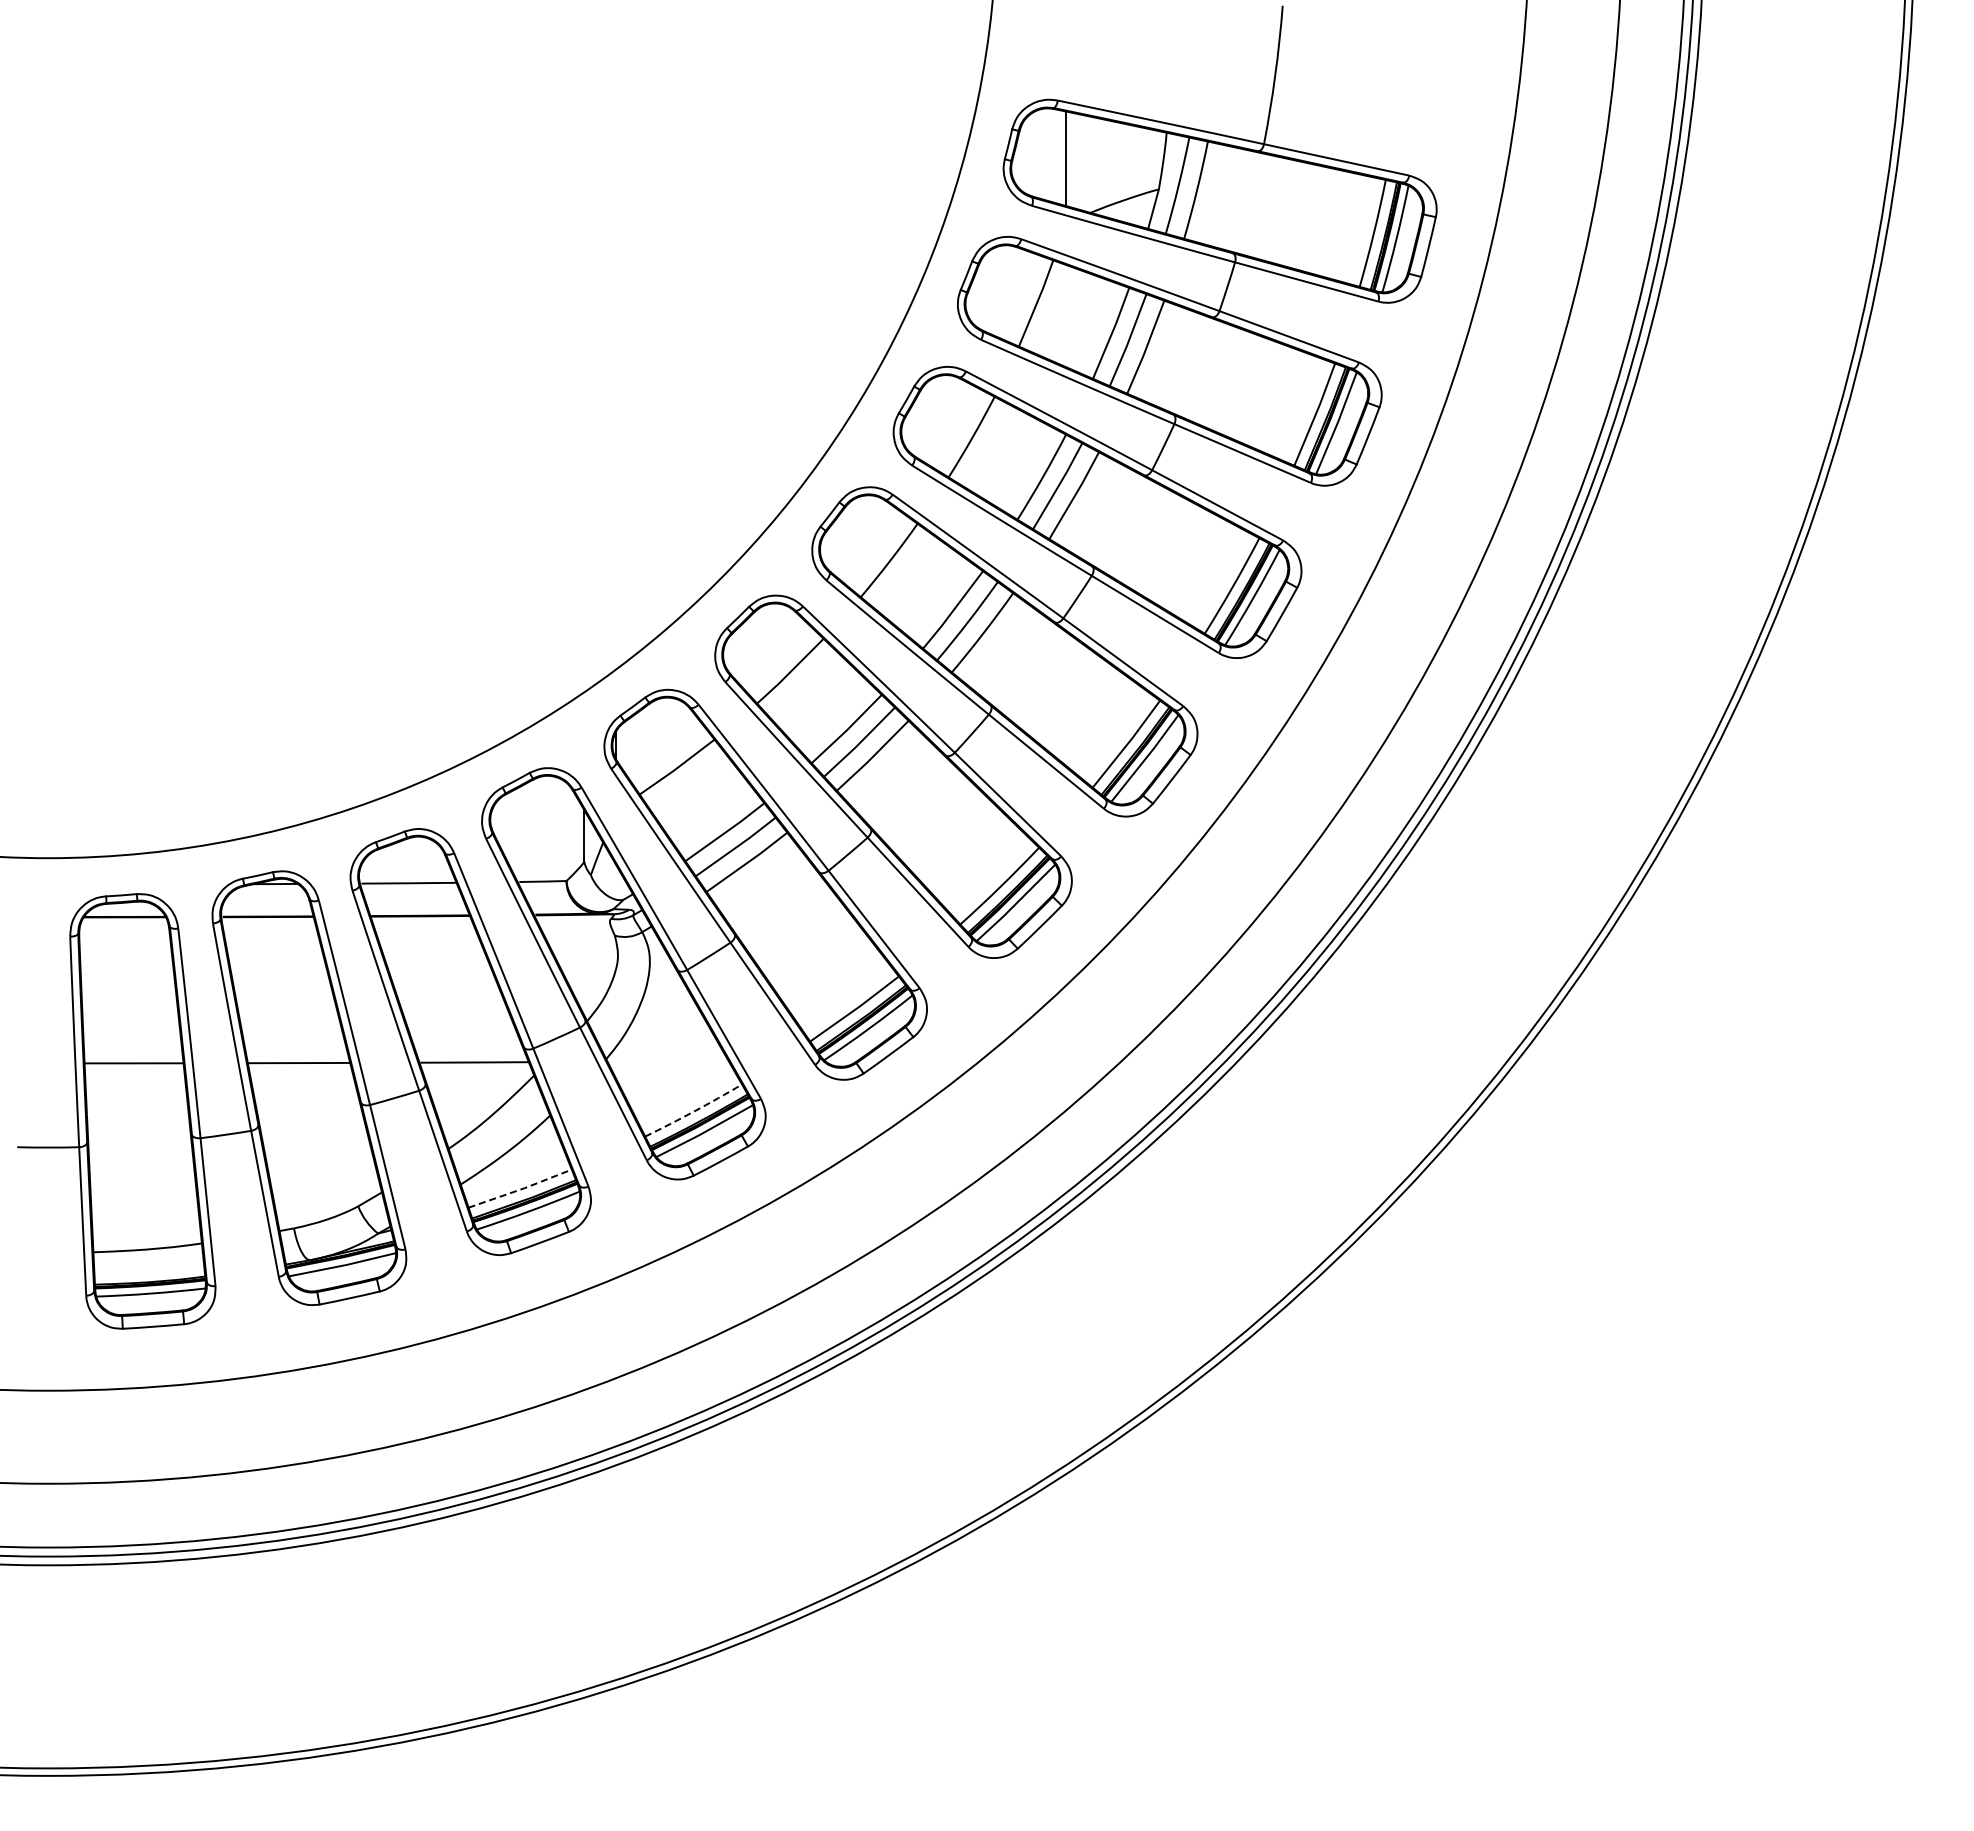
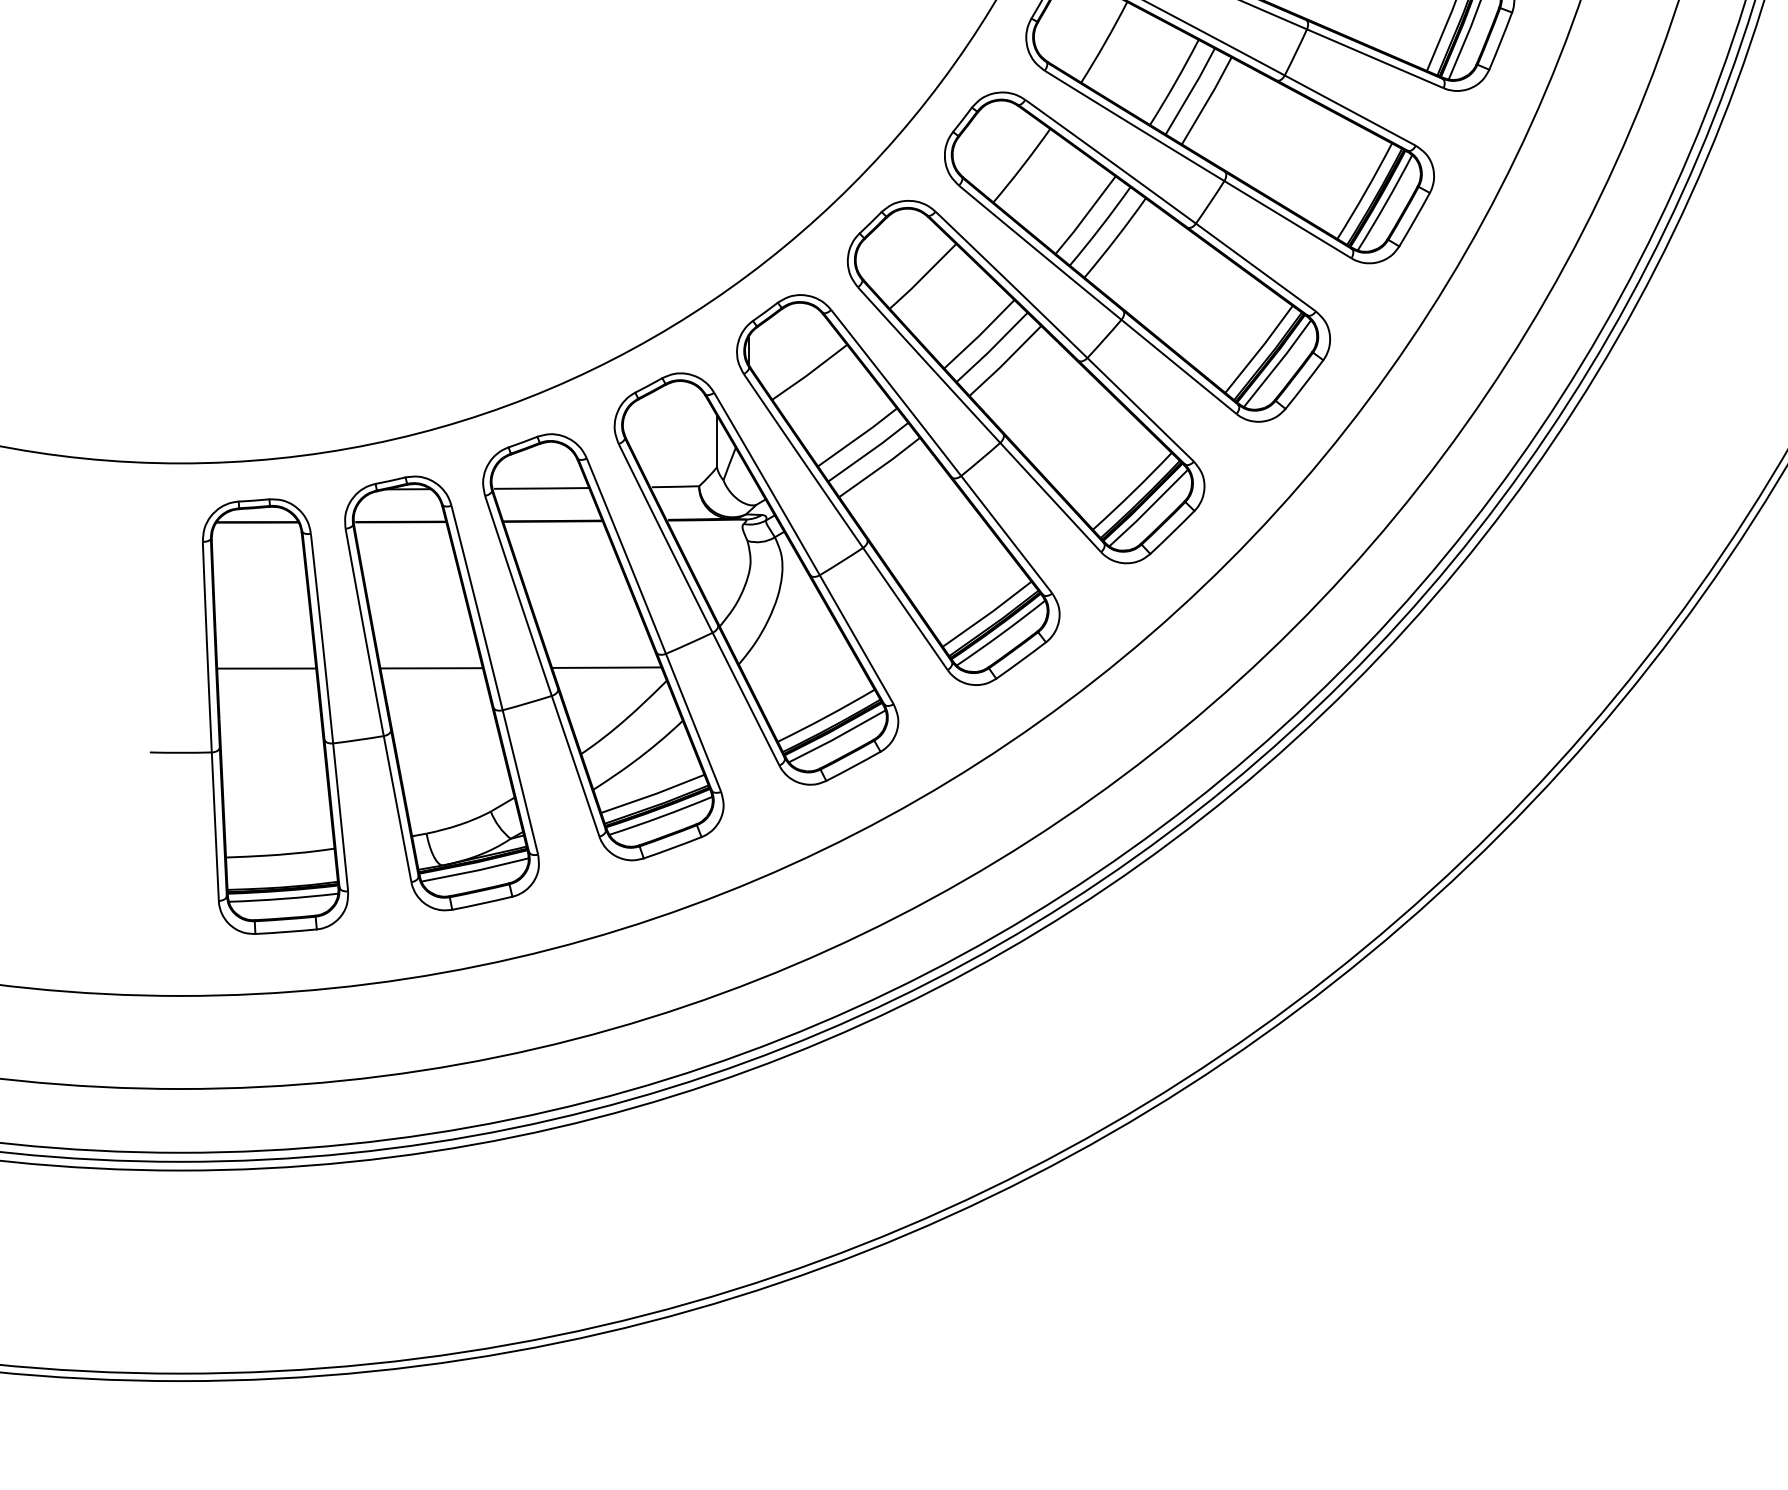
arc: (694, 1111) -> (827, 716), dashed -> solid
line: (520, 1189) -> (653, 794), dashed -> solid

